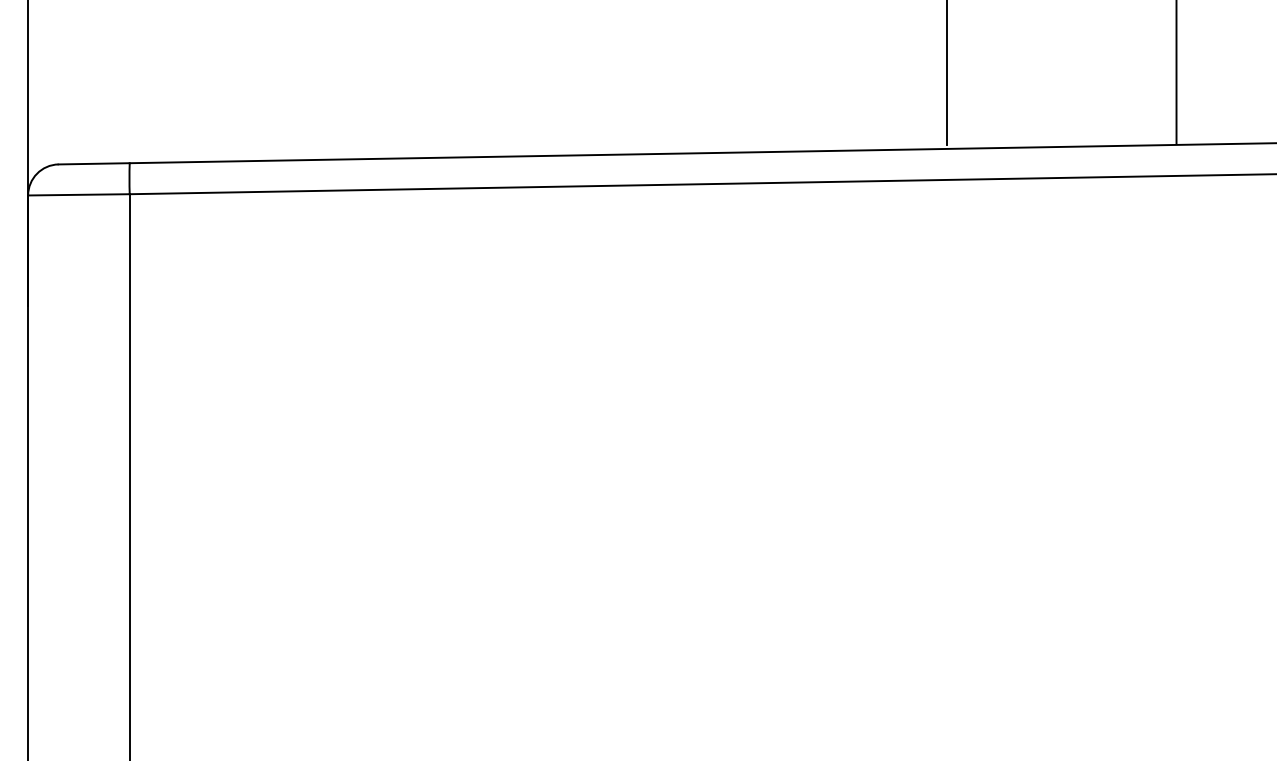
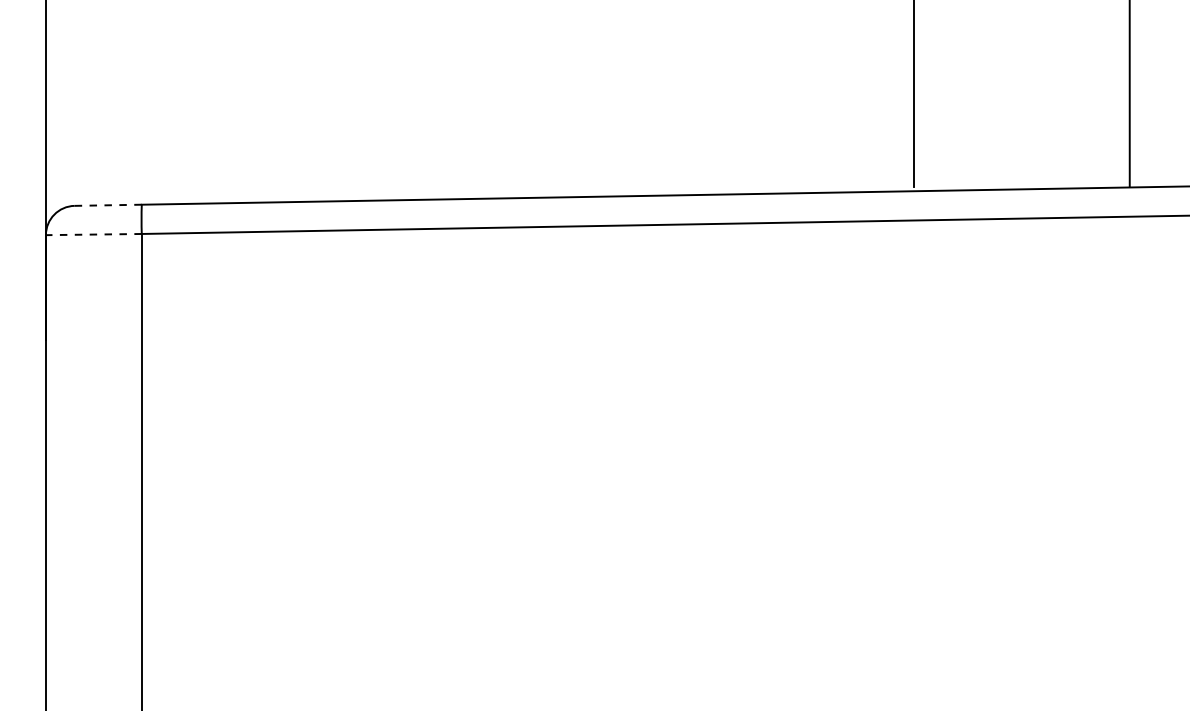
line: (94, 163) -> (108, 204), solid -> dashed
line: (78, 194) -> (93, 234), solid -> dashed

